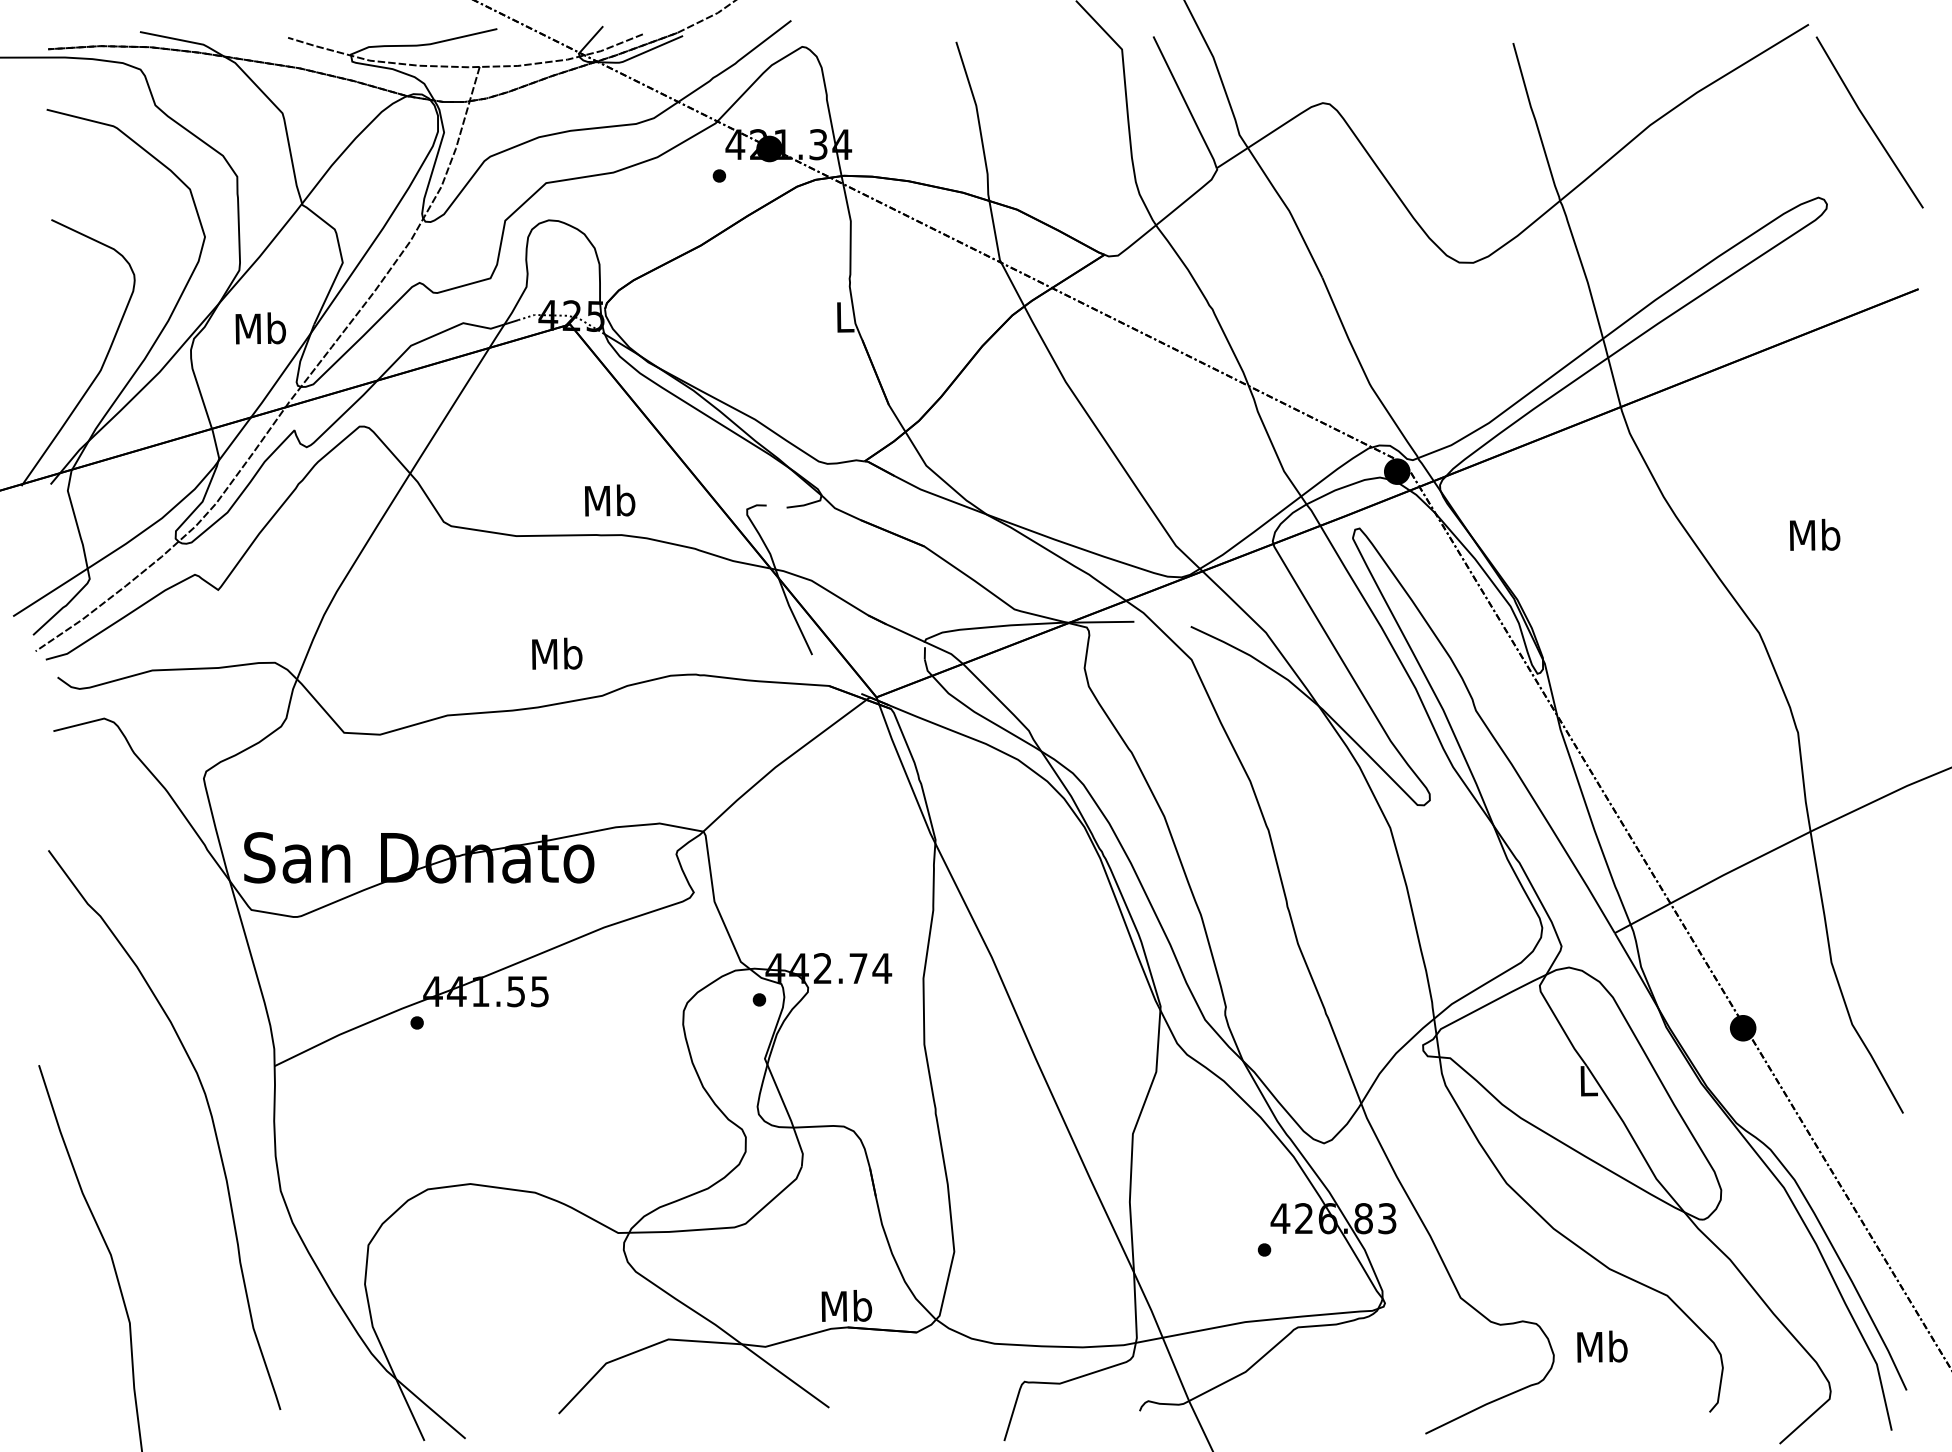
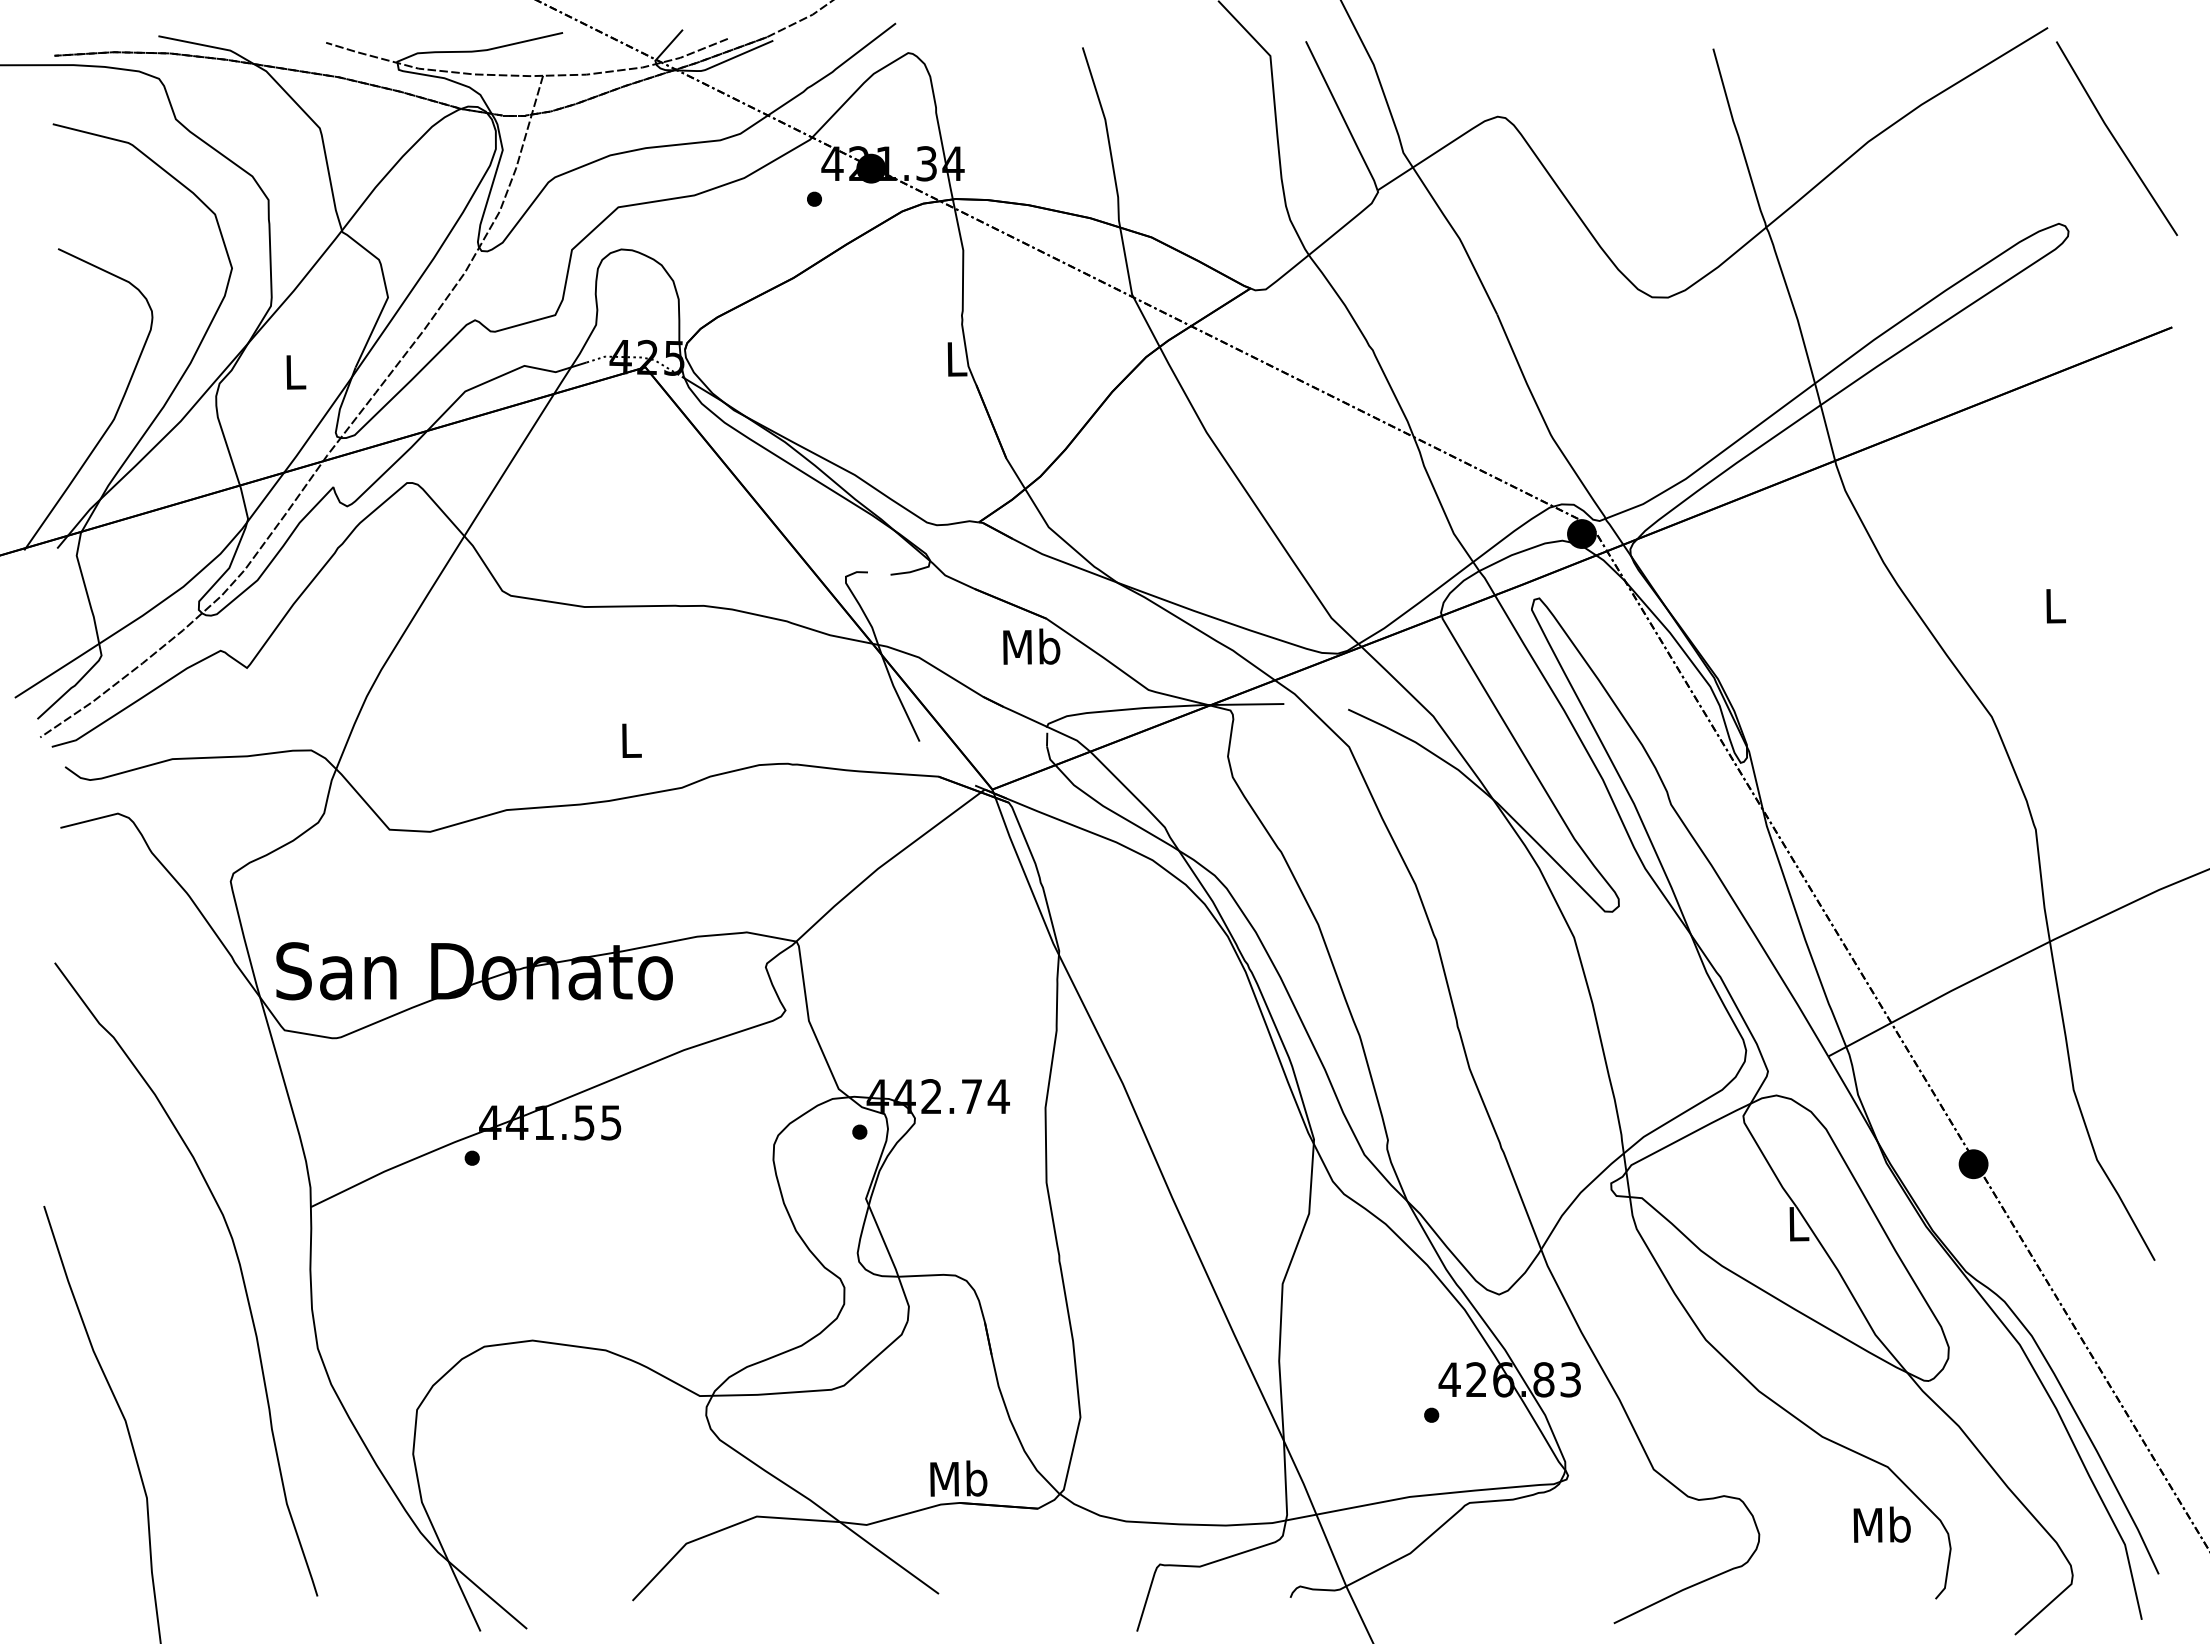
text: (260, 328) -> (294, 371), Mb -> L
text: (609, 500) -> (1031, 646), moved
text: (1814, 534) -> (2054, 605), Mb -> L
text: (556, 654) -> (630, 740), Mb -> L
text: (1601, 1346) -> (1881, 1524), moved

